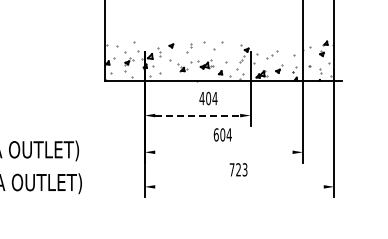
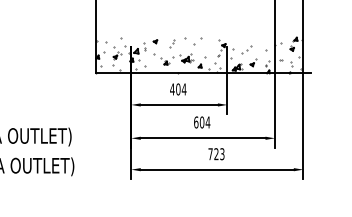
text: (208, 98) -> (178, 89), moved
line: (198, 115) -> (180, 104), dashed -> solid
line: (223, 152) -> (202, 138), added
line: (239, 186) -> (217, 169), added

